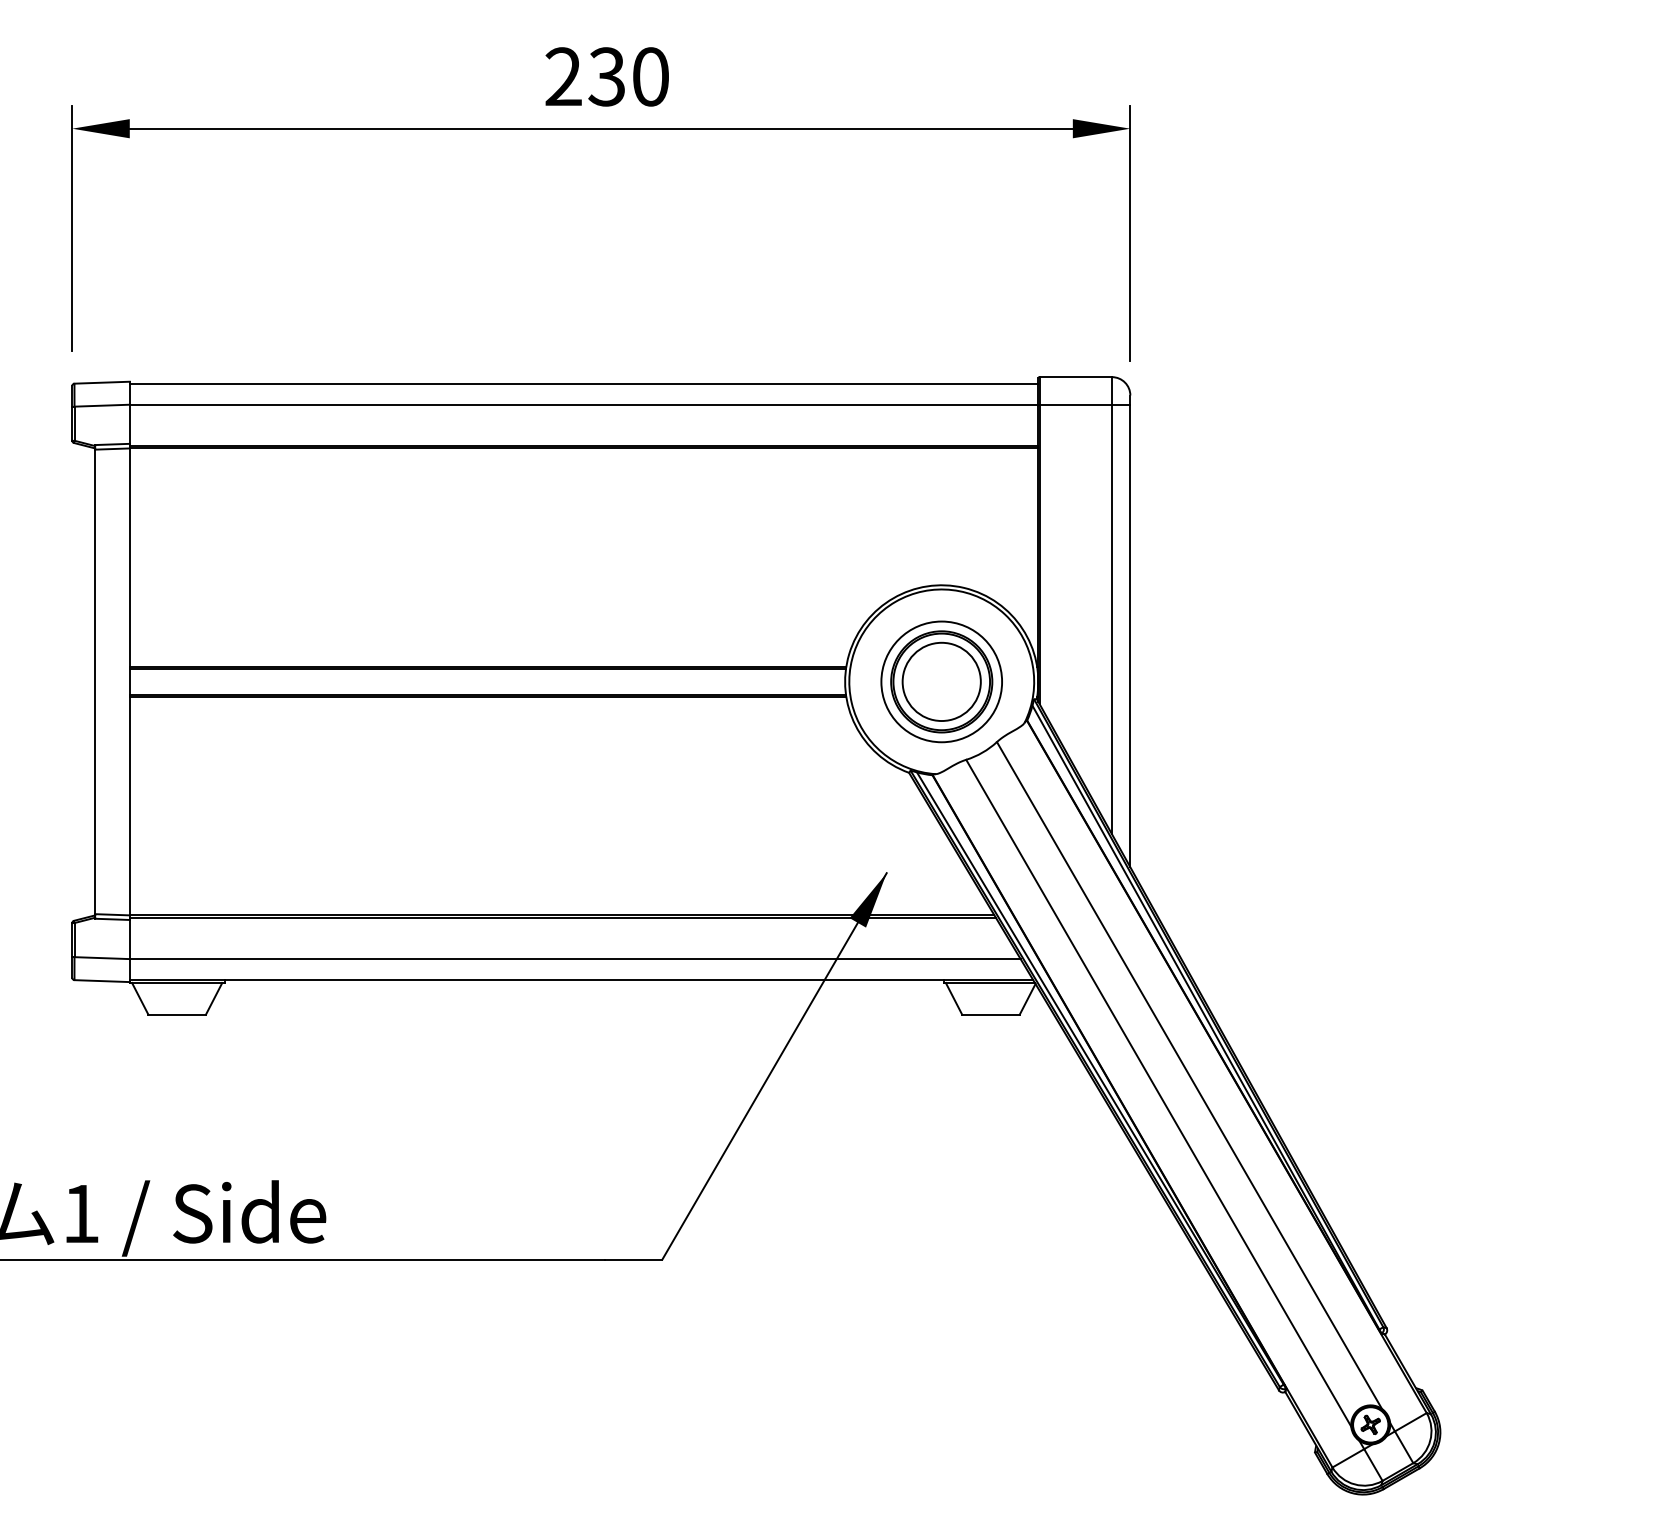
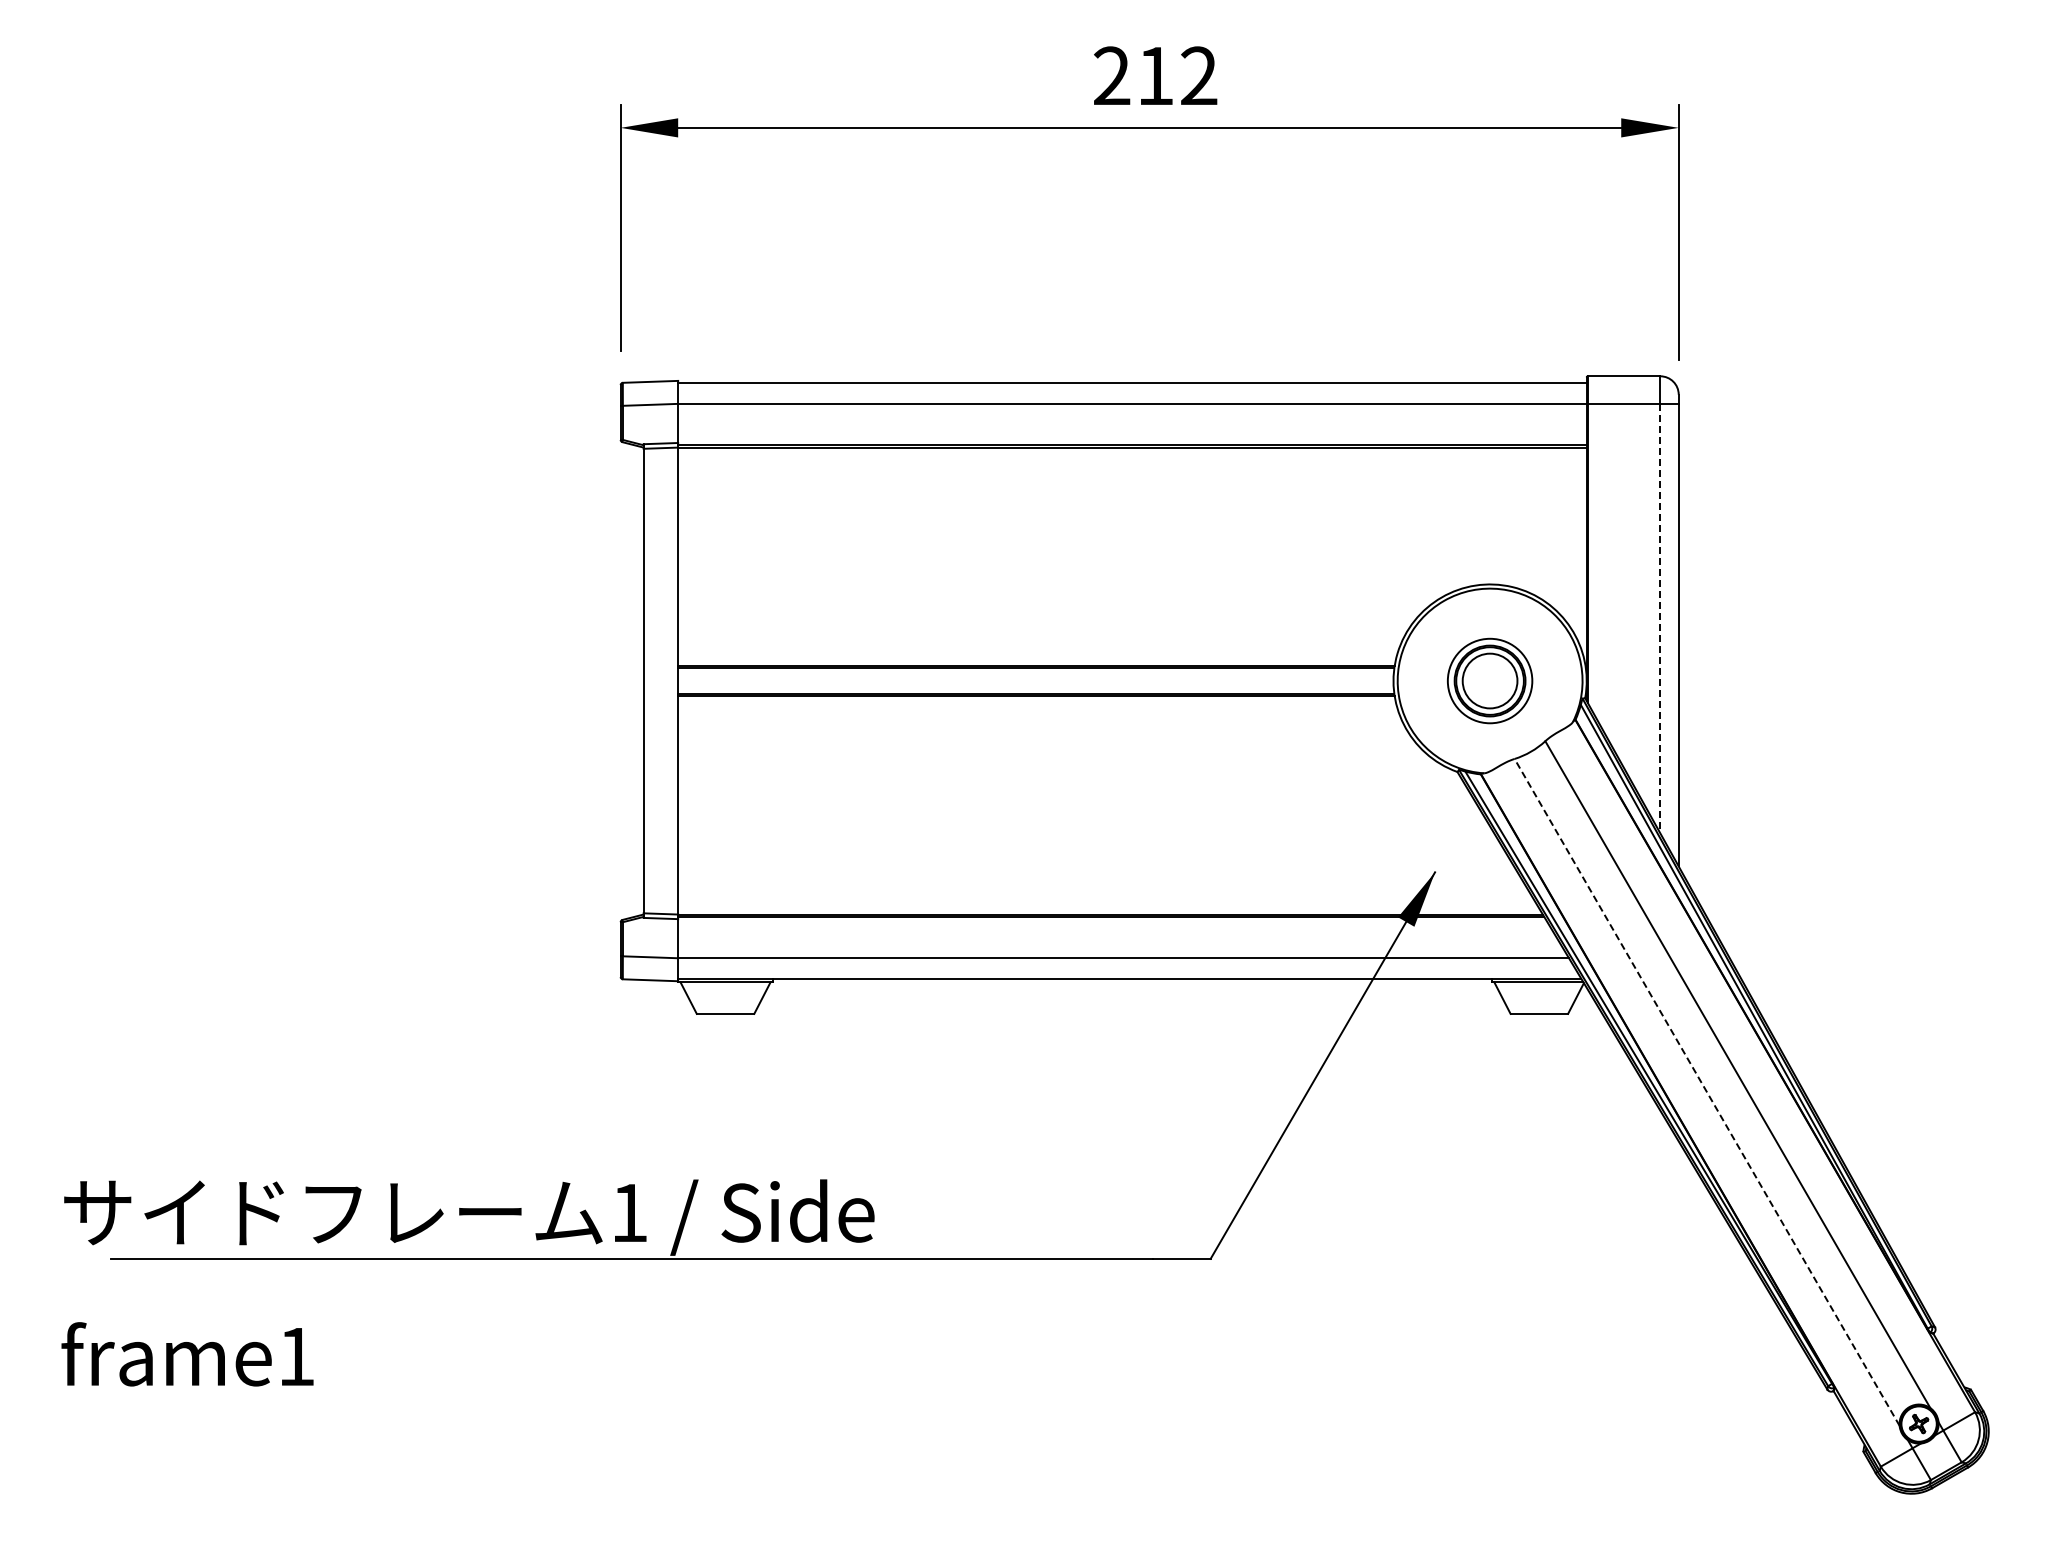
text: (628, 76) -> (1176, 75), 230 -> 212
line: (1112, 619) -> (1660, 618), solid -> dashed
part: (941, 681) -> (1489, 680), size x0.7
line: (1158, 1092) -> (1706, 1091), solid -> dashed

